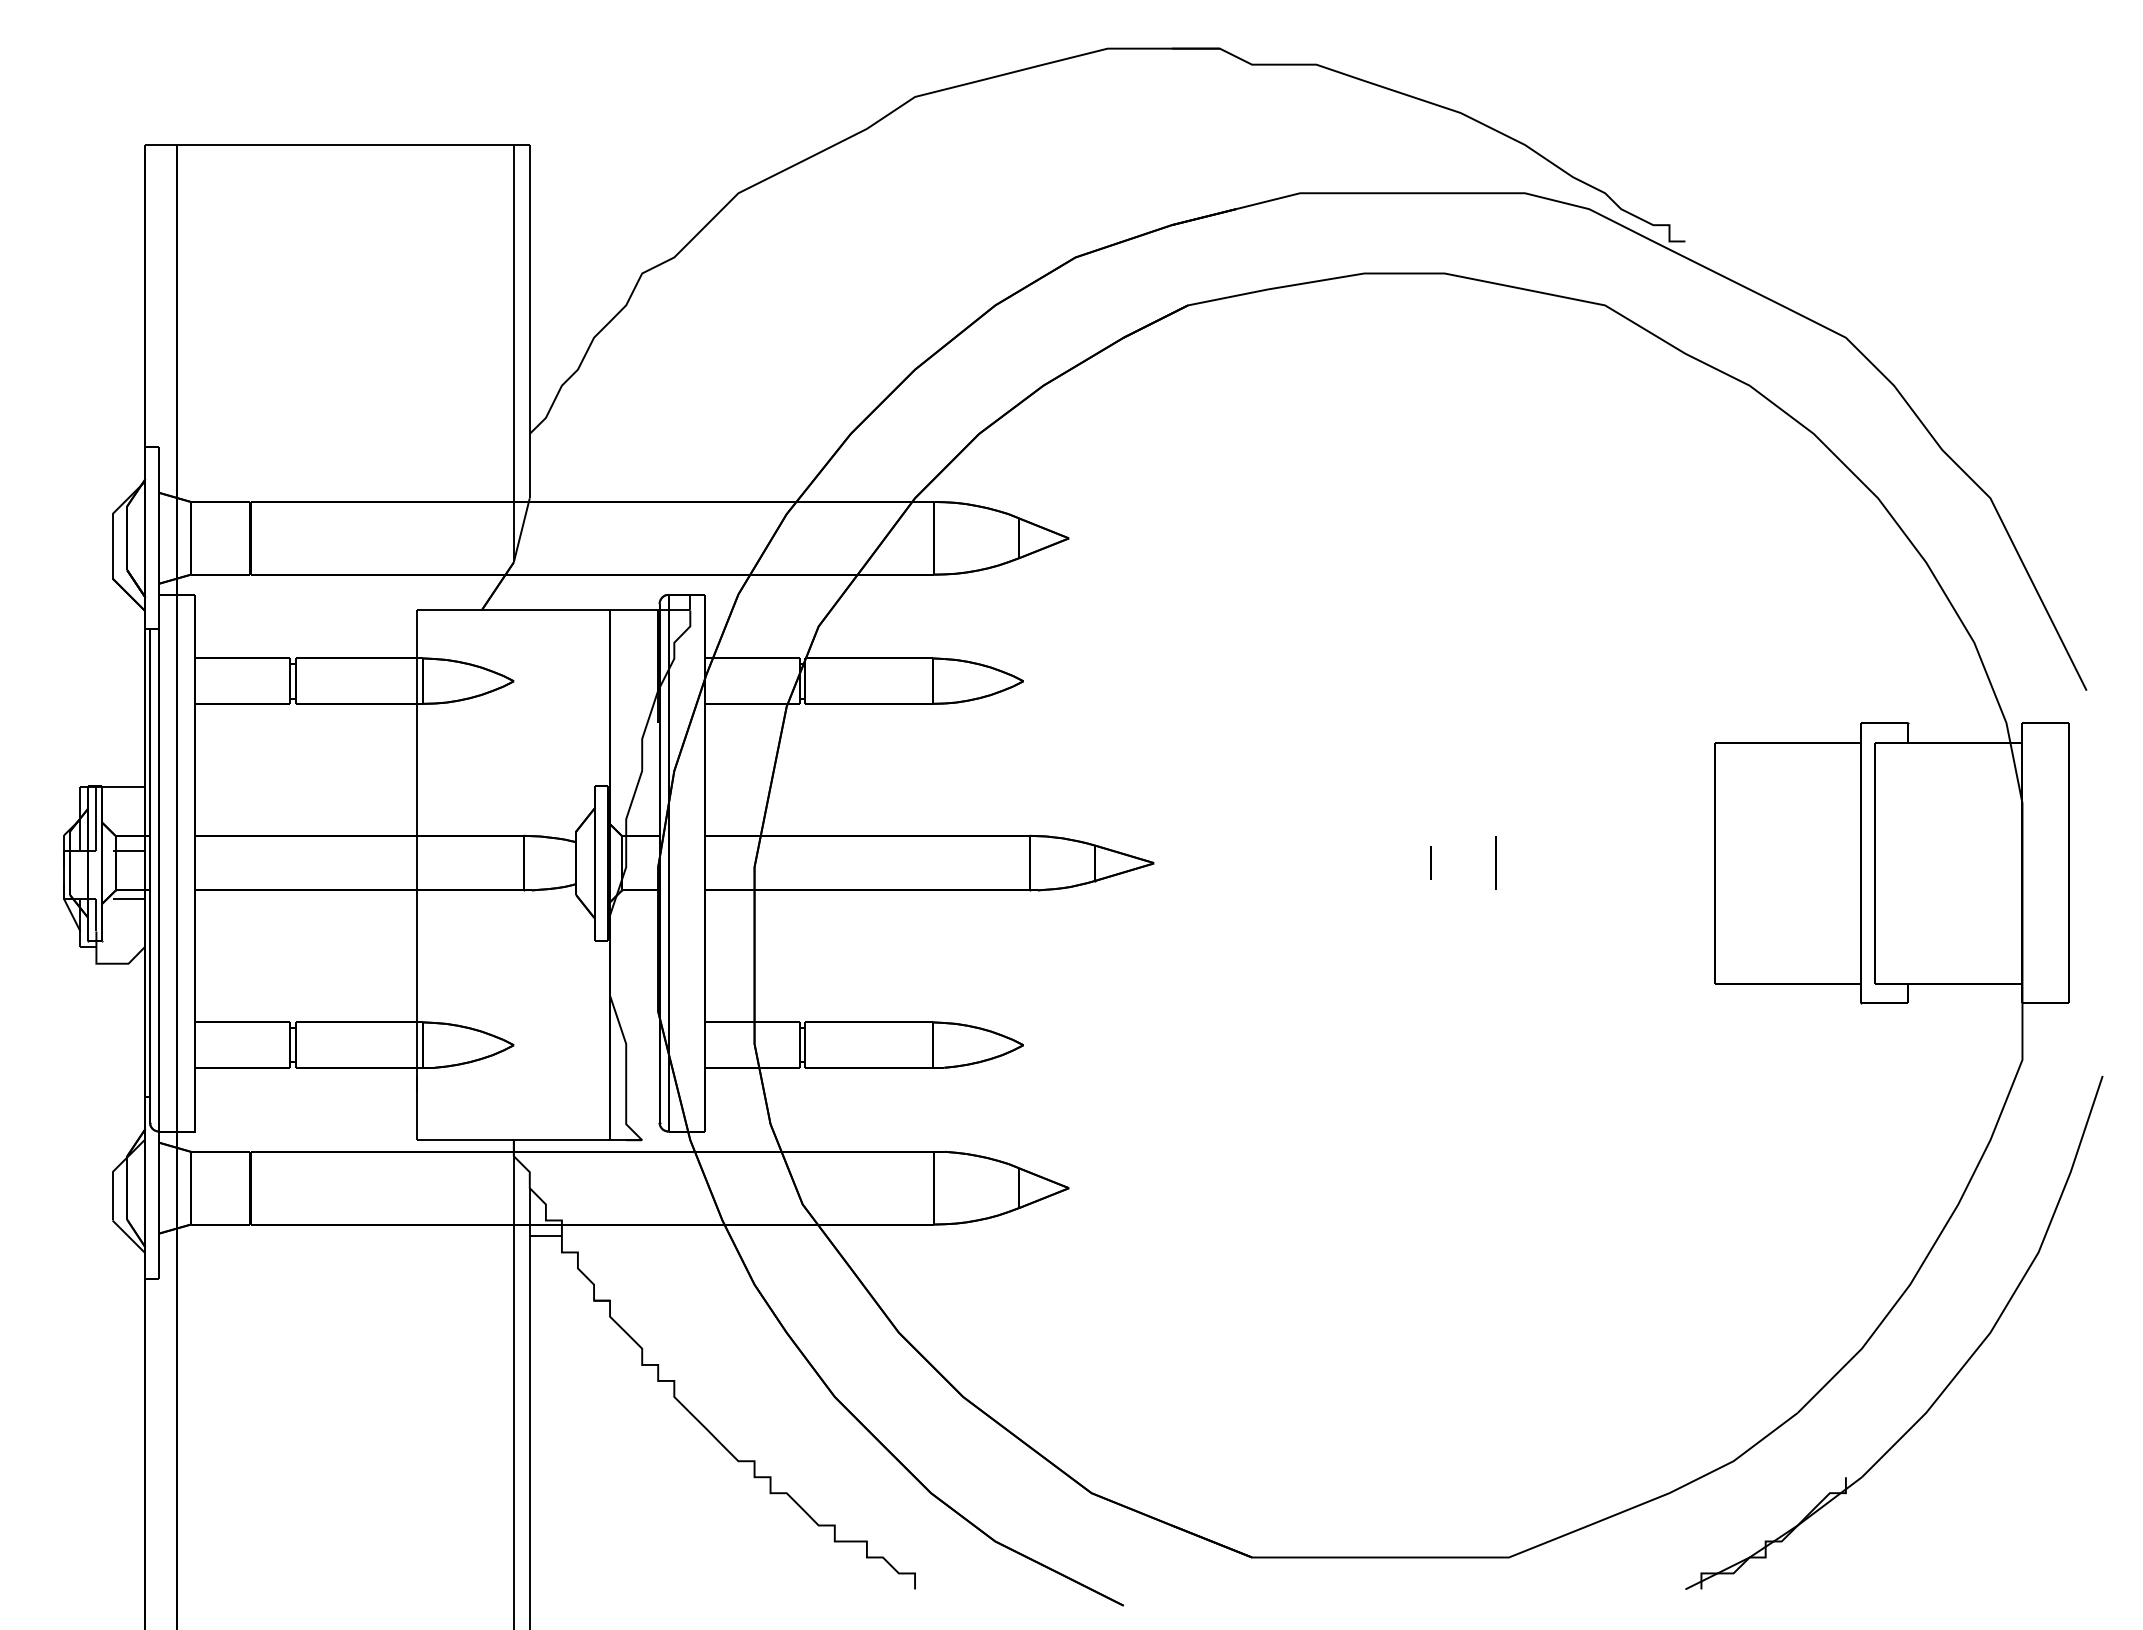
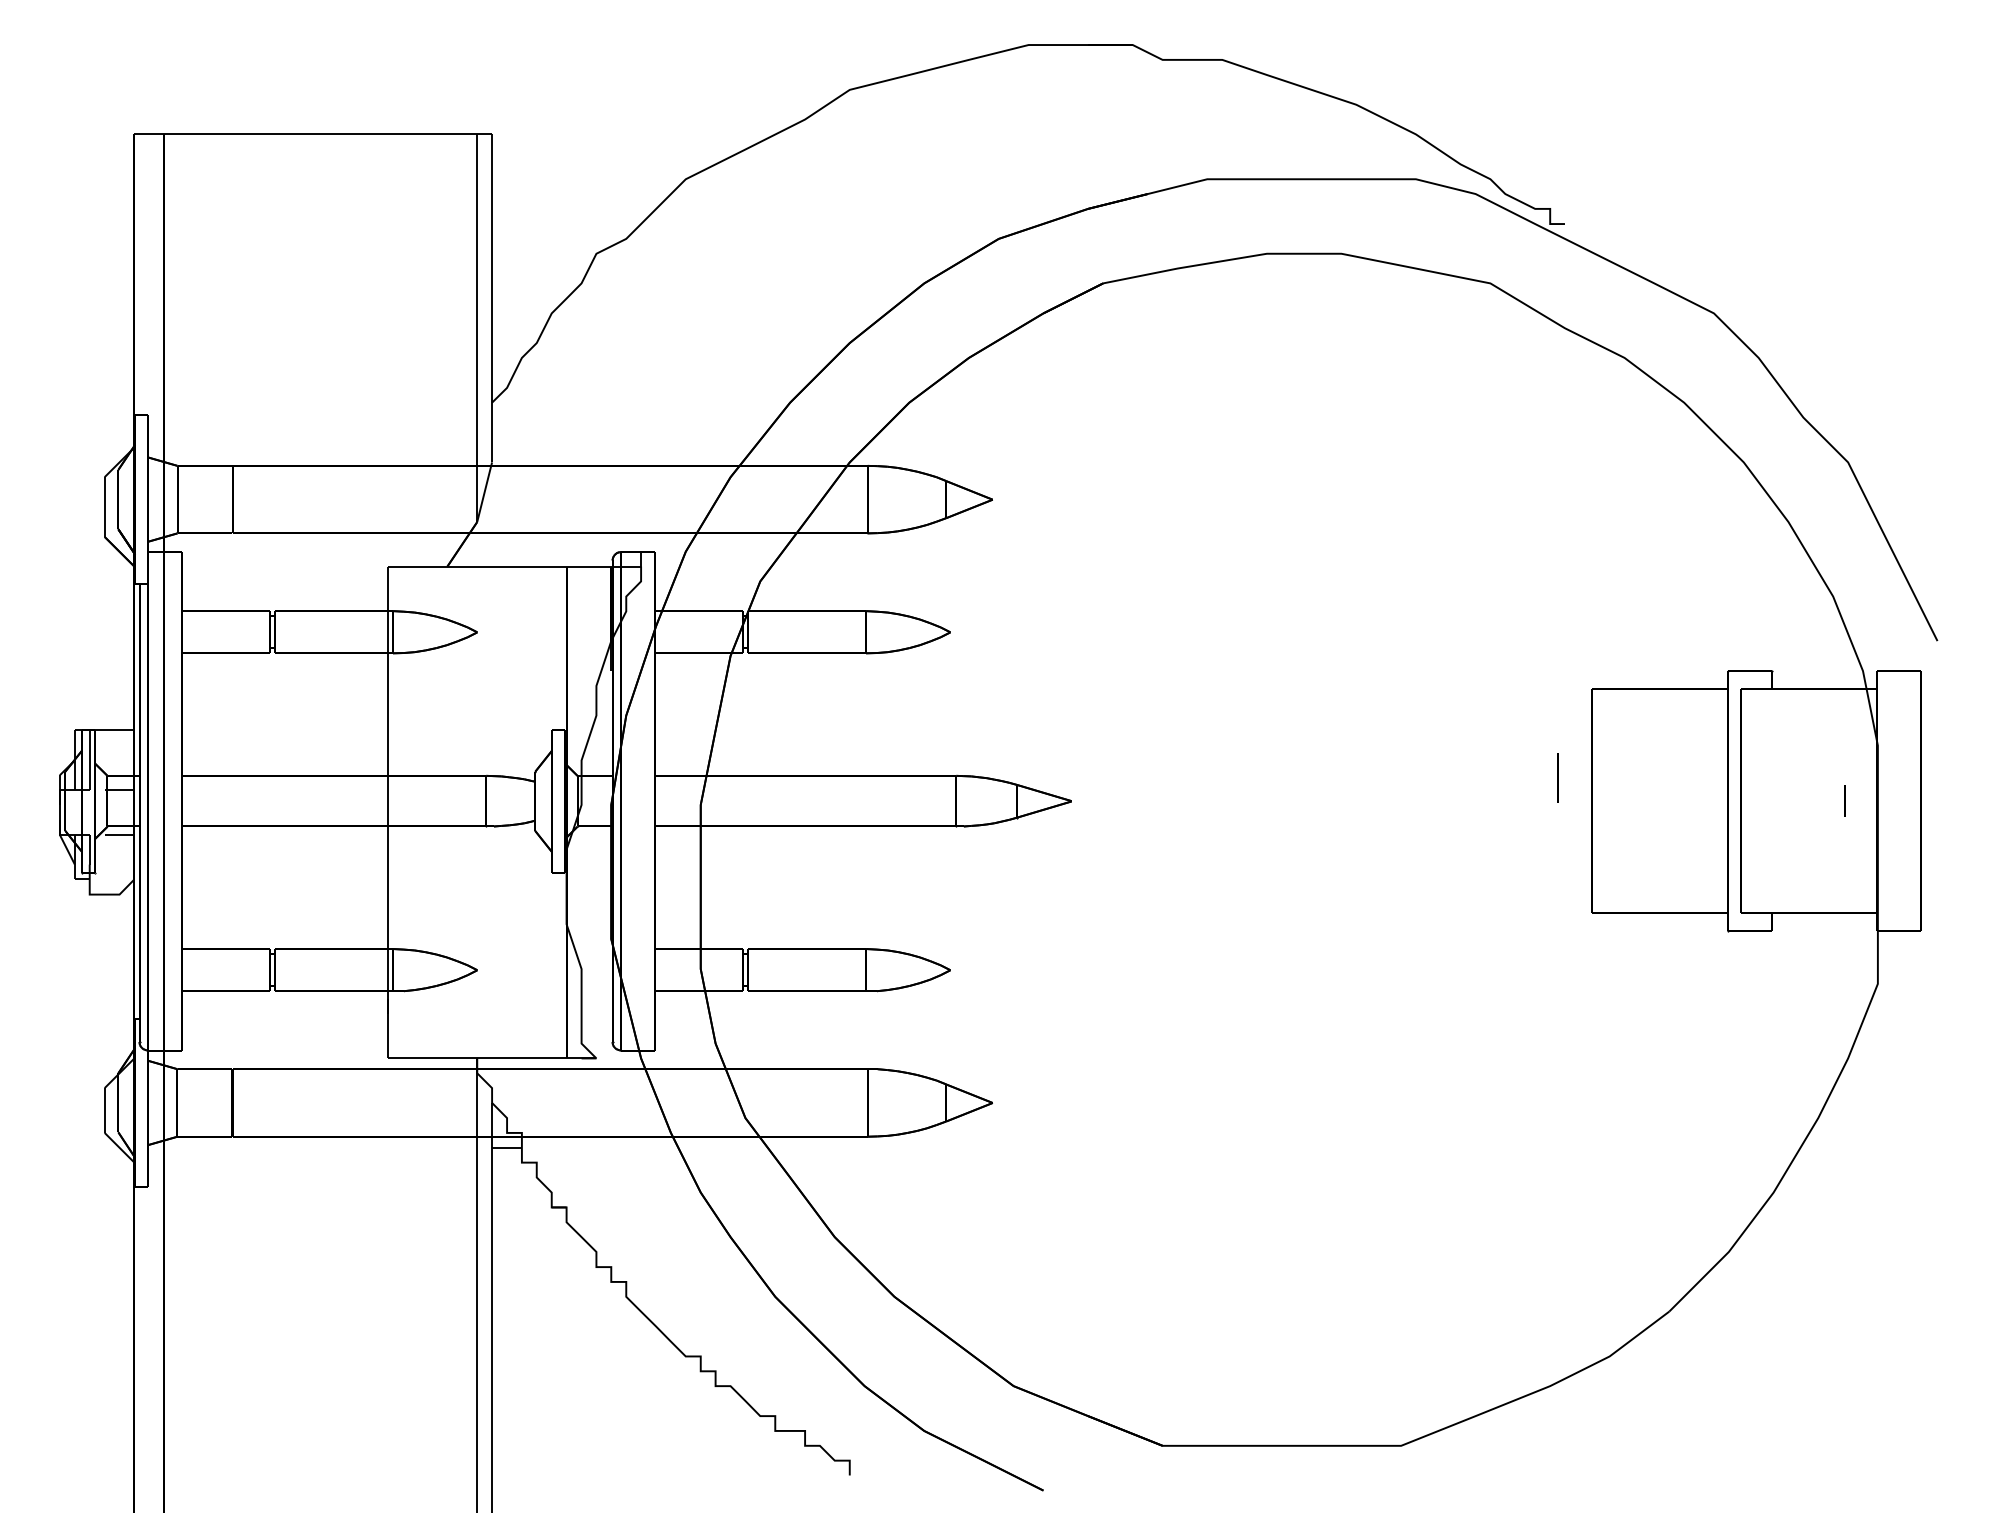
line: (1430, 862) -> (1844, 800), moved
line: (1495, 862) -> (1557, 777), moved
part: (1950, 1380) -> (1811, 1281), removed

